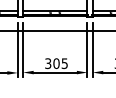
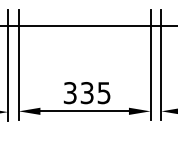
text: (56, 63) -> (87, 92), 305 -> 335

